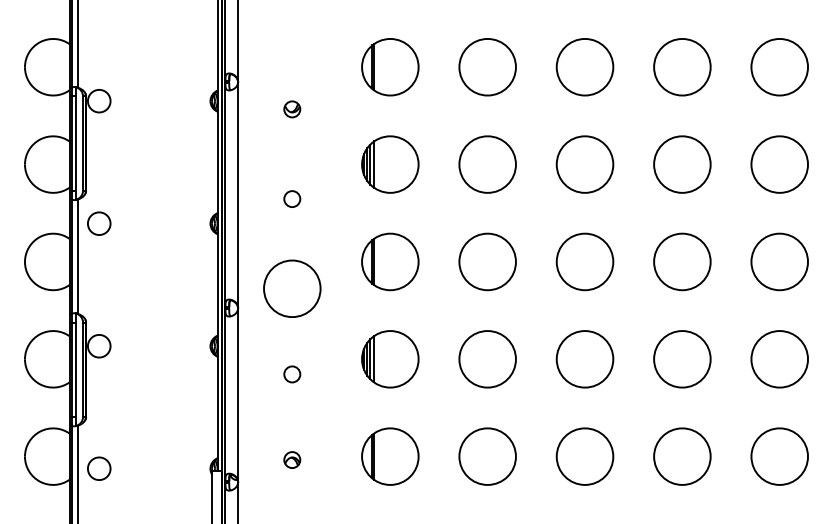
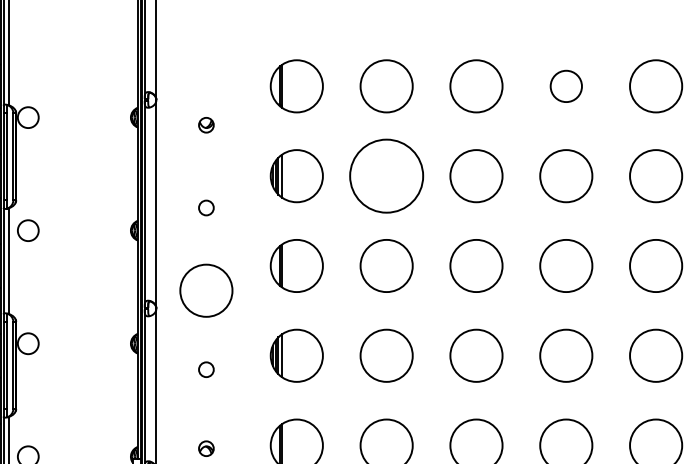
circle: (682, 67) -> (566, 86), size x0.6
circle: (487, 164) -> (386, 176), size x1.4

